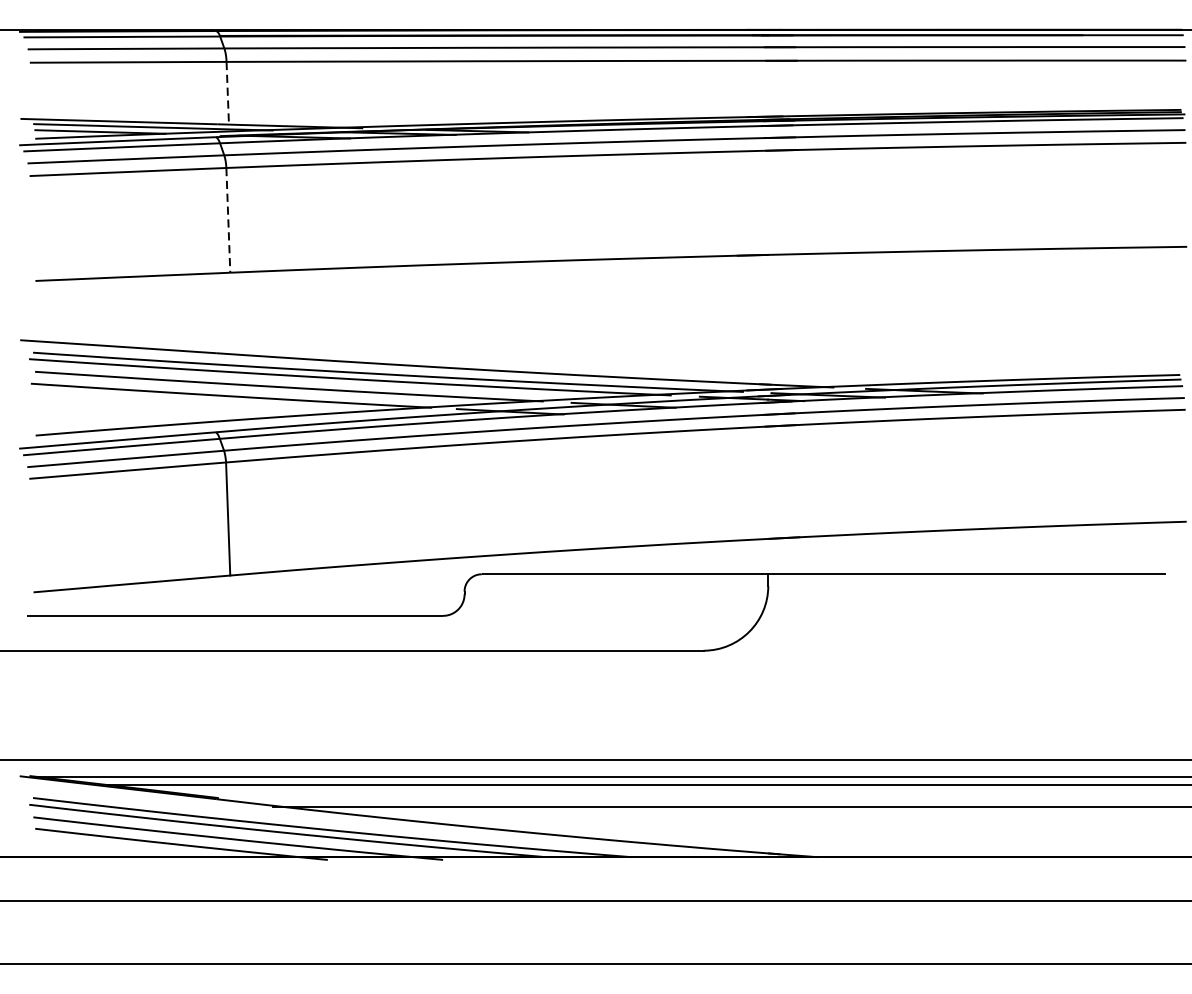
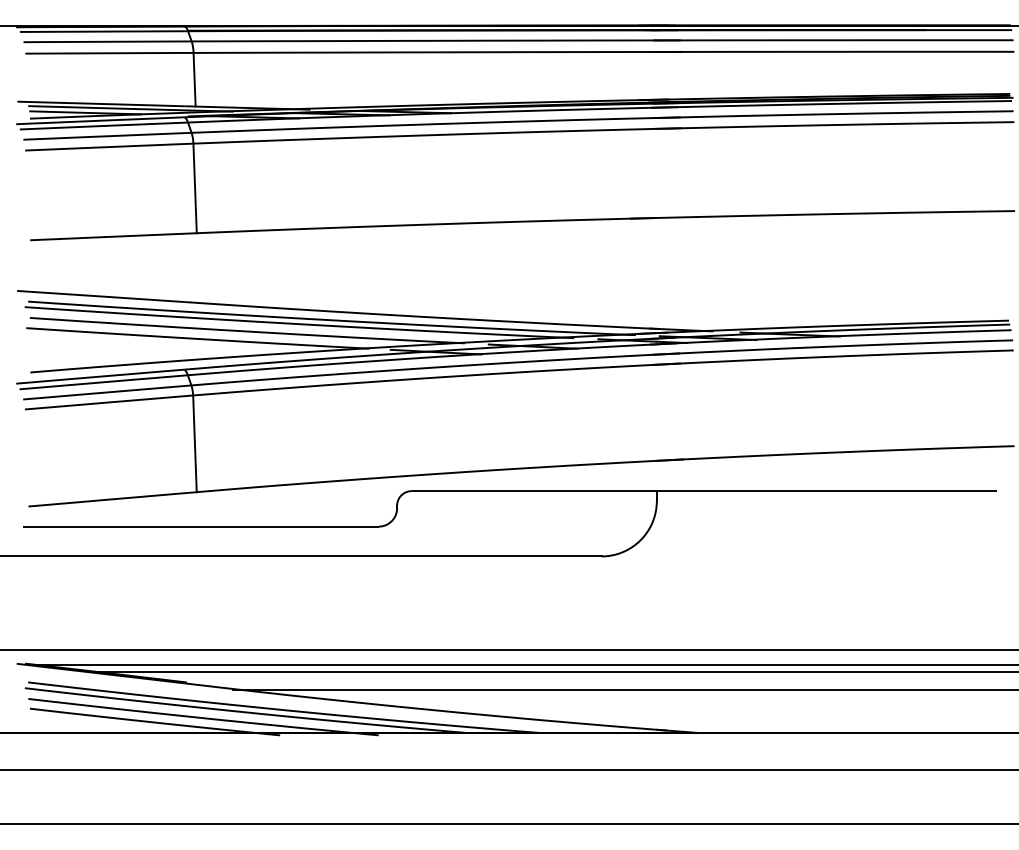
line: (227, 92) -> (194, 79), dashed -> solid
line: (228, 220) -> (195, 188), dashed -> solid

